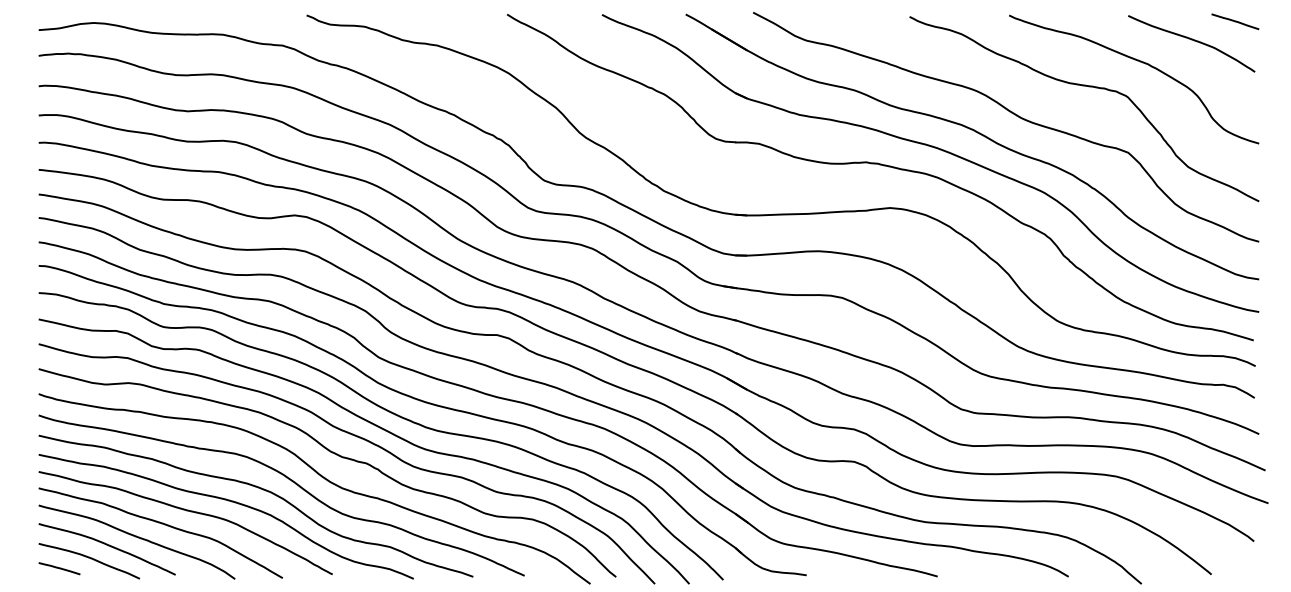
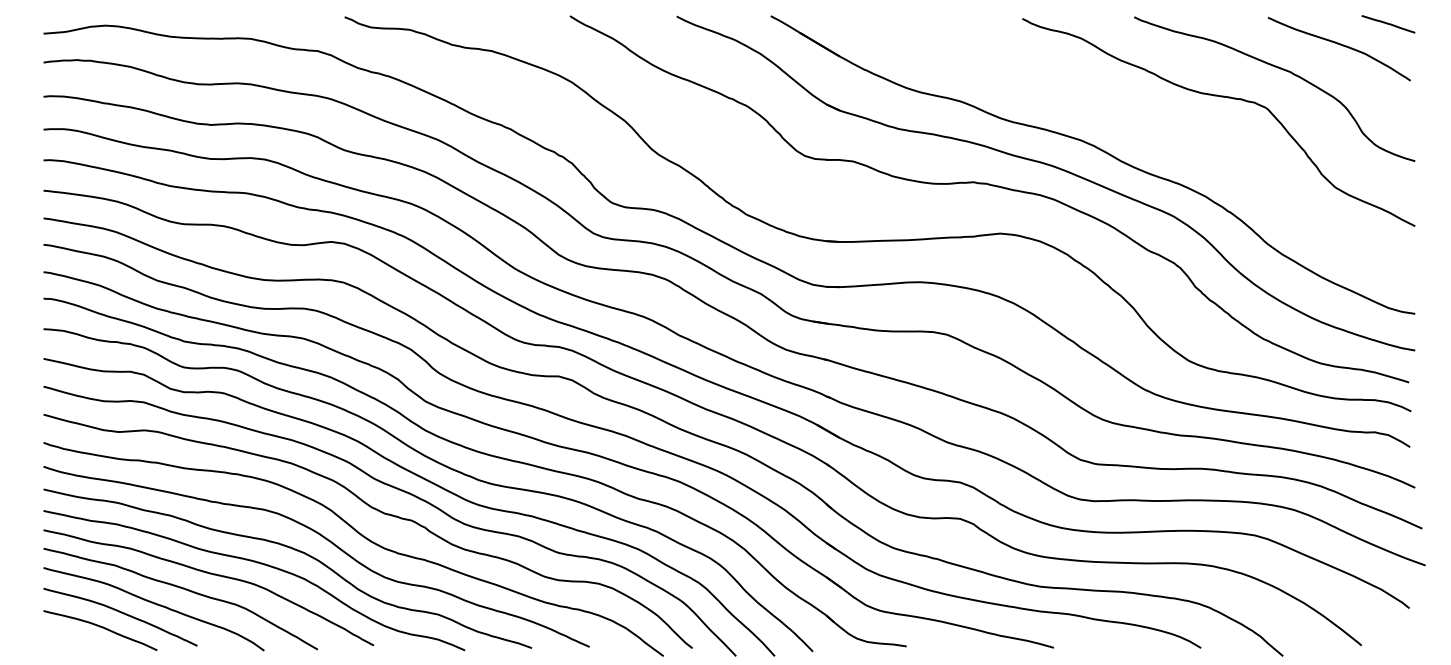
curve: (1014, 115) -> (1140, 129), removed
line: (59, 568) -> (66, 638), removed

